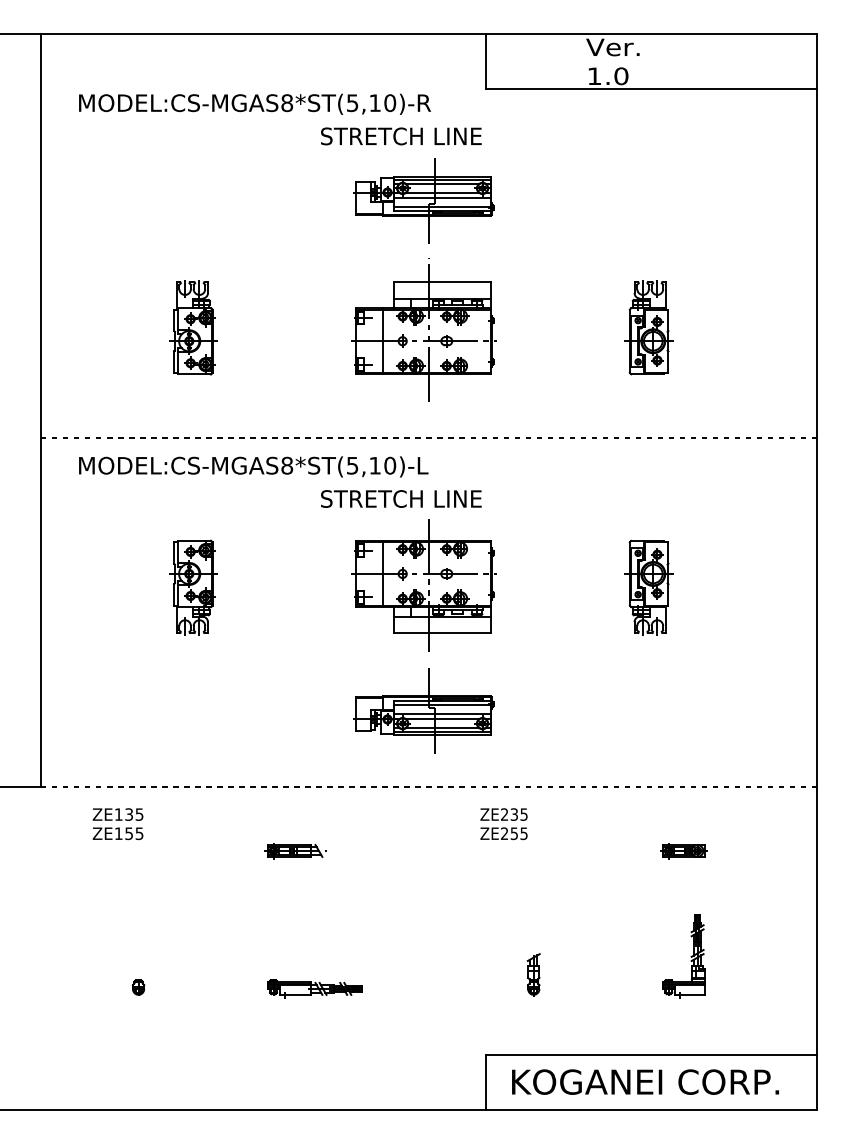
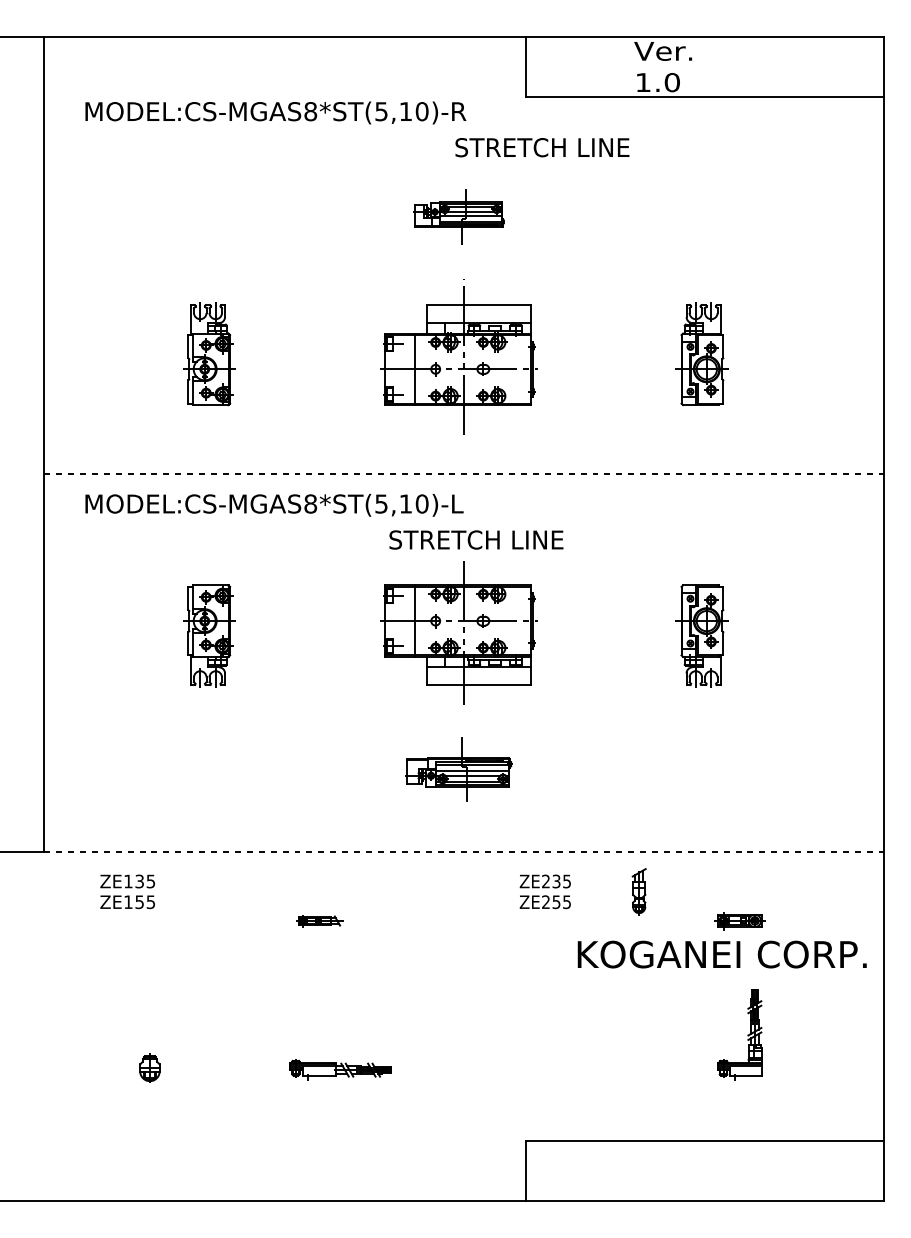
text: (401, 136) -> (542, 147), moved
part: (423, 200) -> (458, 216), size x0.6
text: (401, 498) -> (476, 539), moved
part: (423, 710) -> (458, 768), size x0.7
part: (295, 851) -> (319, 921), size x0.7
part: (533, 974) -> (638, 891), moved
part: (138, 987) -> (149, 1068), size x1.6
text: (645, 1081) -> (722, 953), moved

